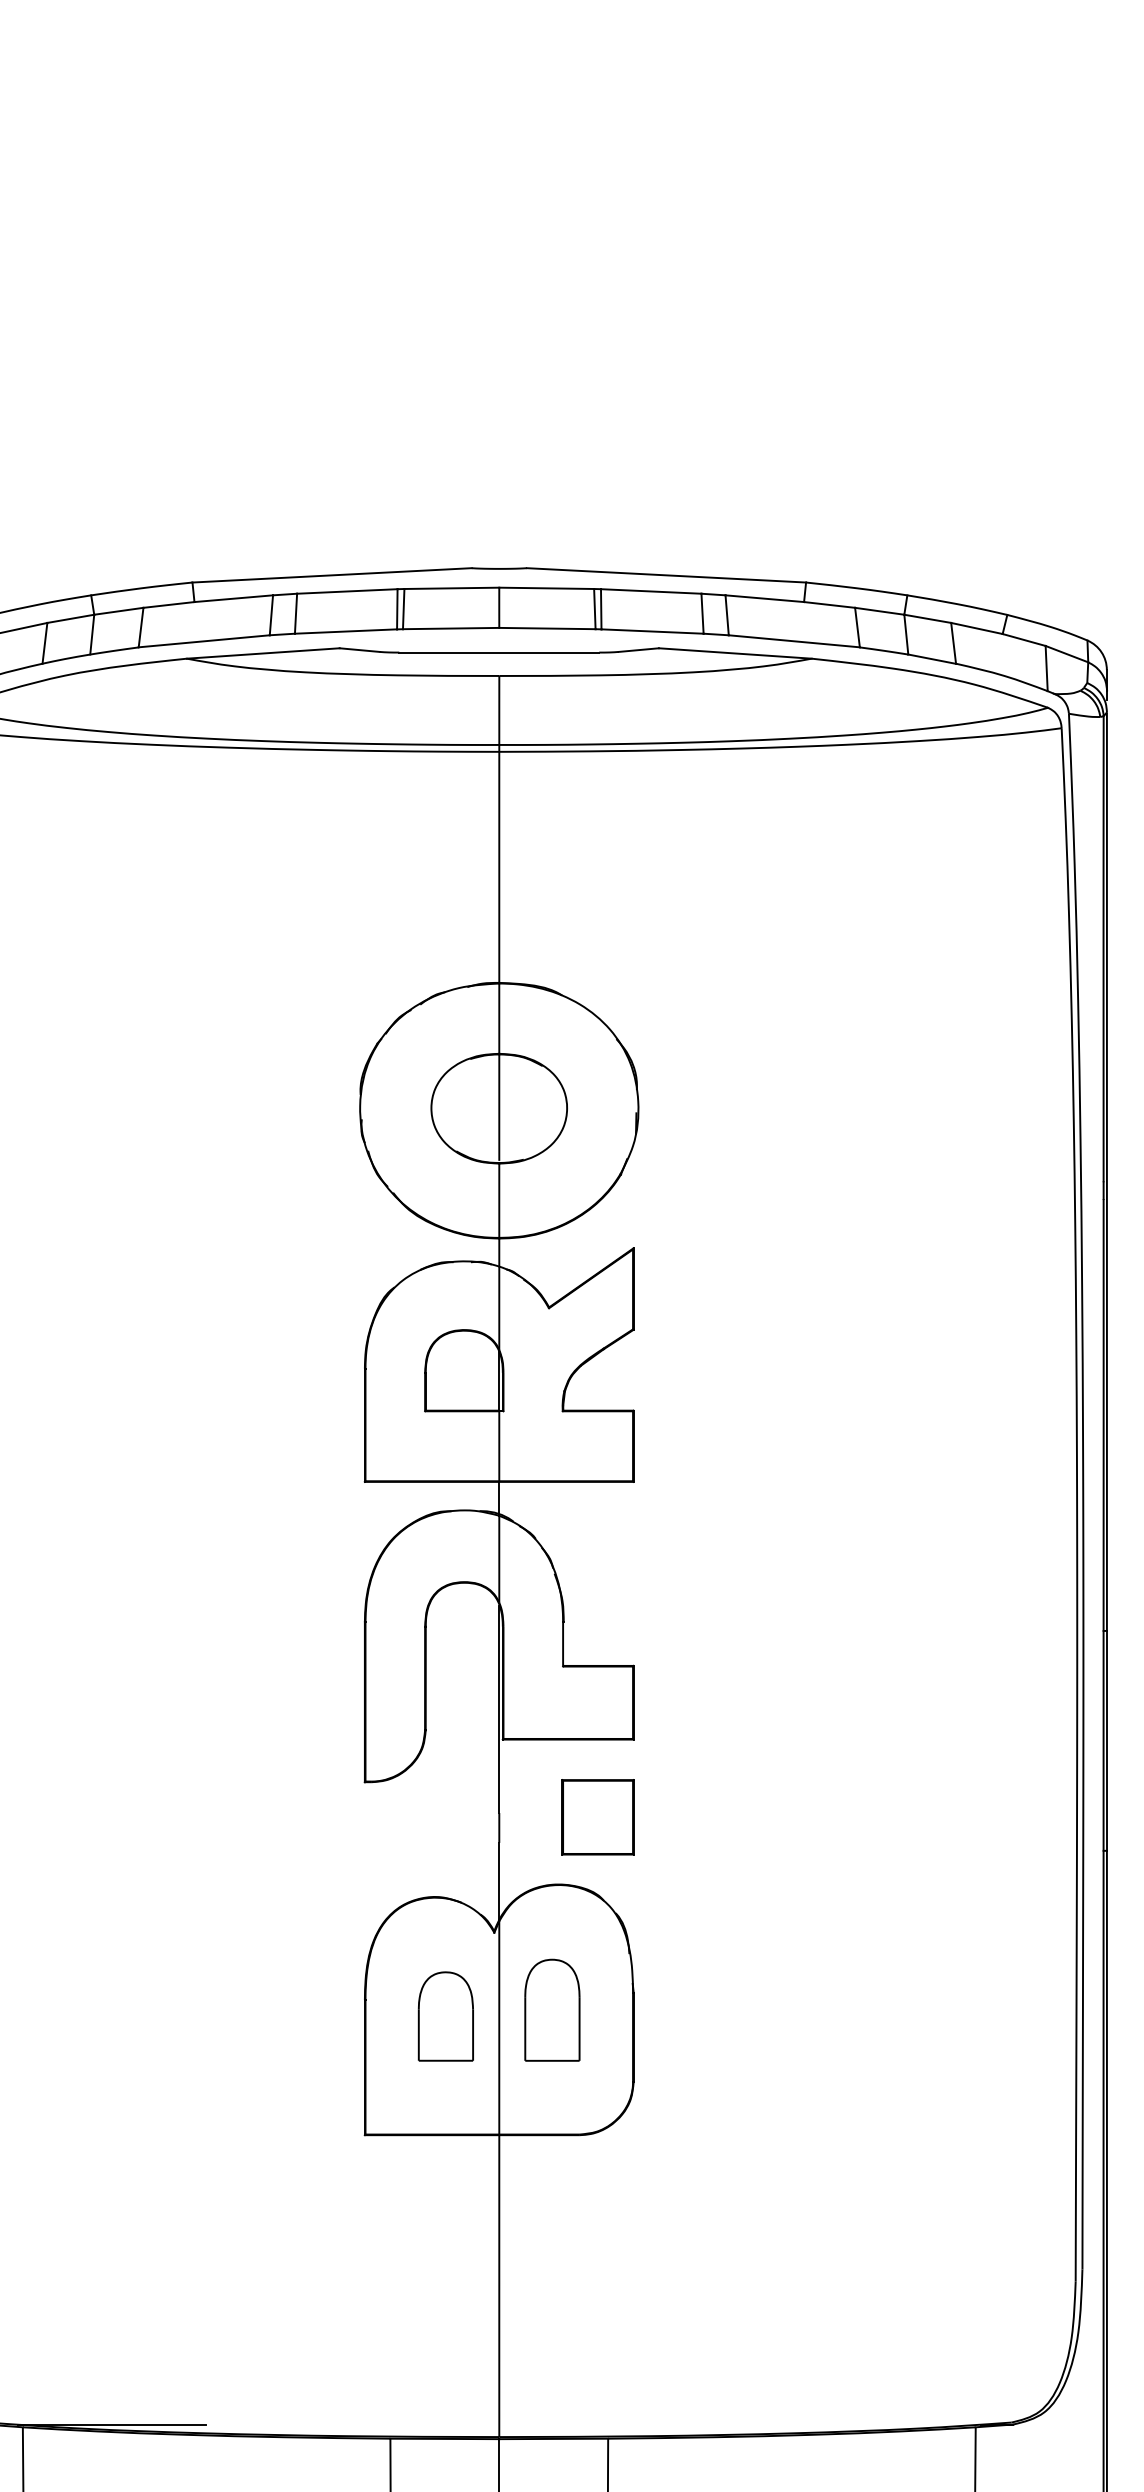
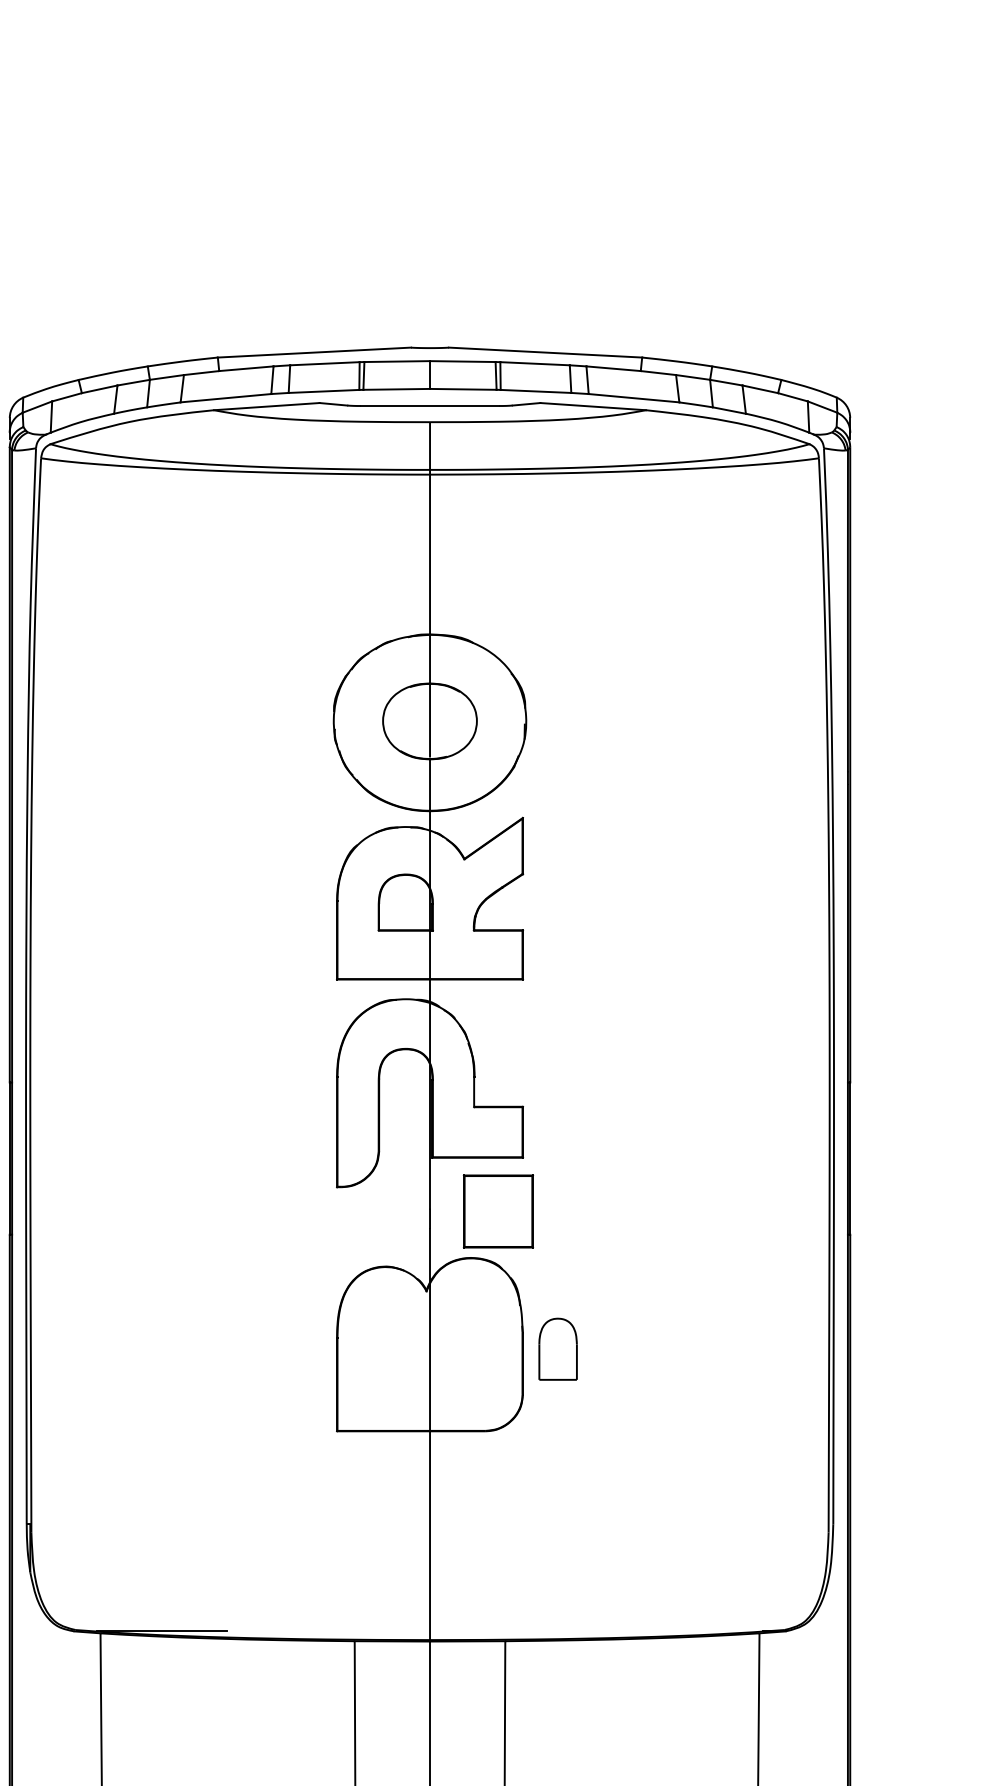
part: (596, 1817) -> (497, 1211), size x1.4
part: (552, 2009) -> (466, 1344), removed
part: (445, 2015) -> (557, 1348), moved

